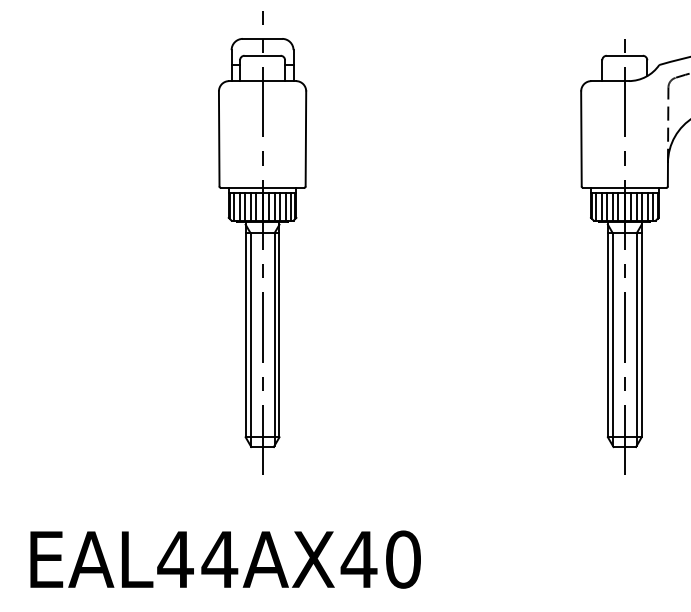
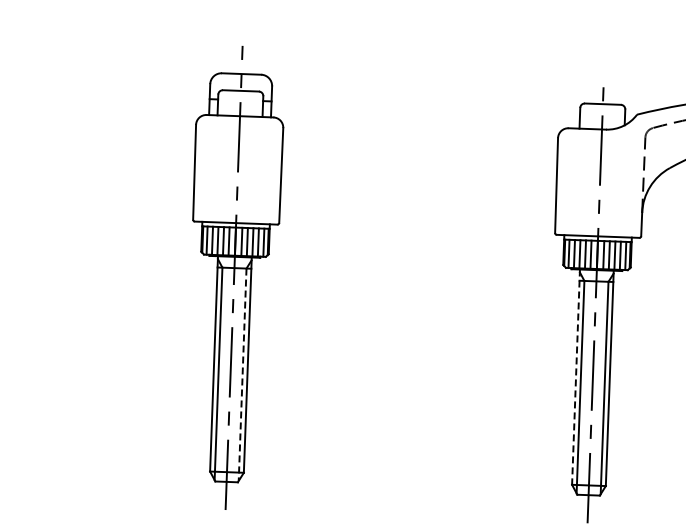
line: (607, 329) -> (575, 377), solid -> dashed
line: (274, 339) -> (242, 374), solid -> dashed

